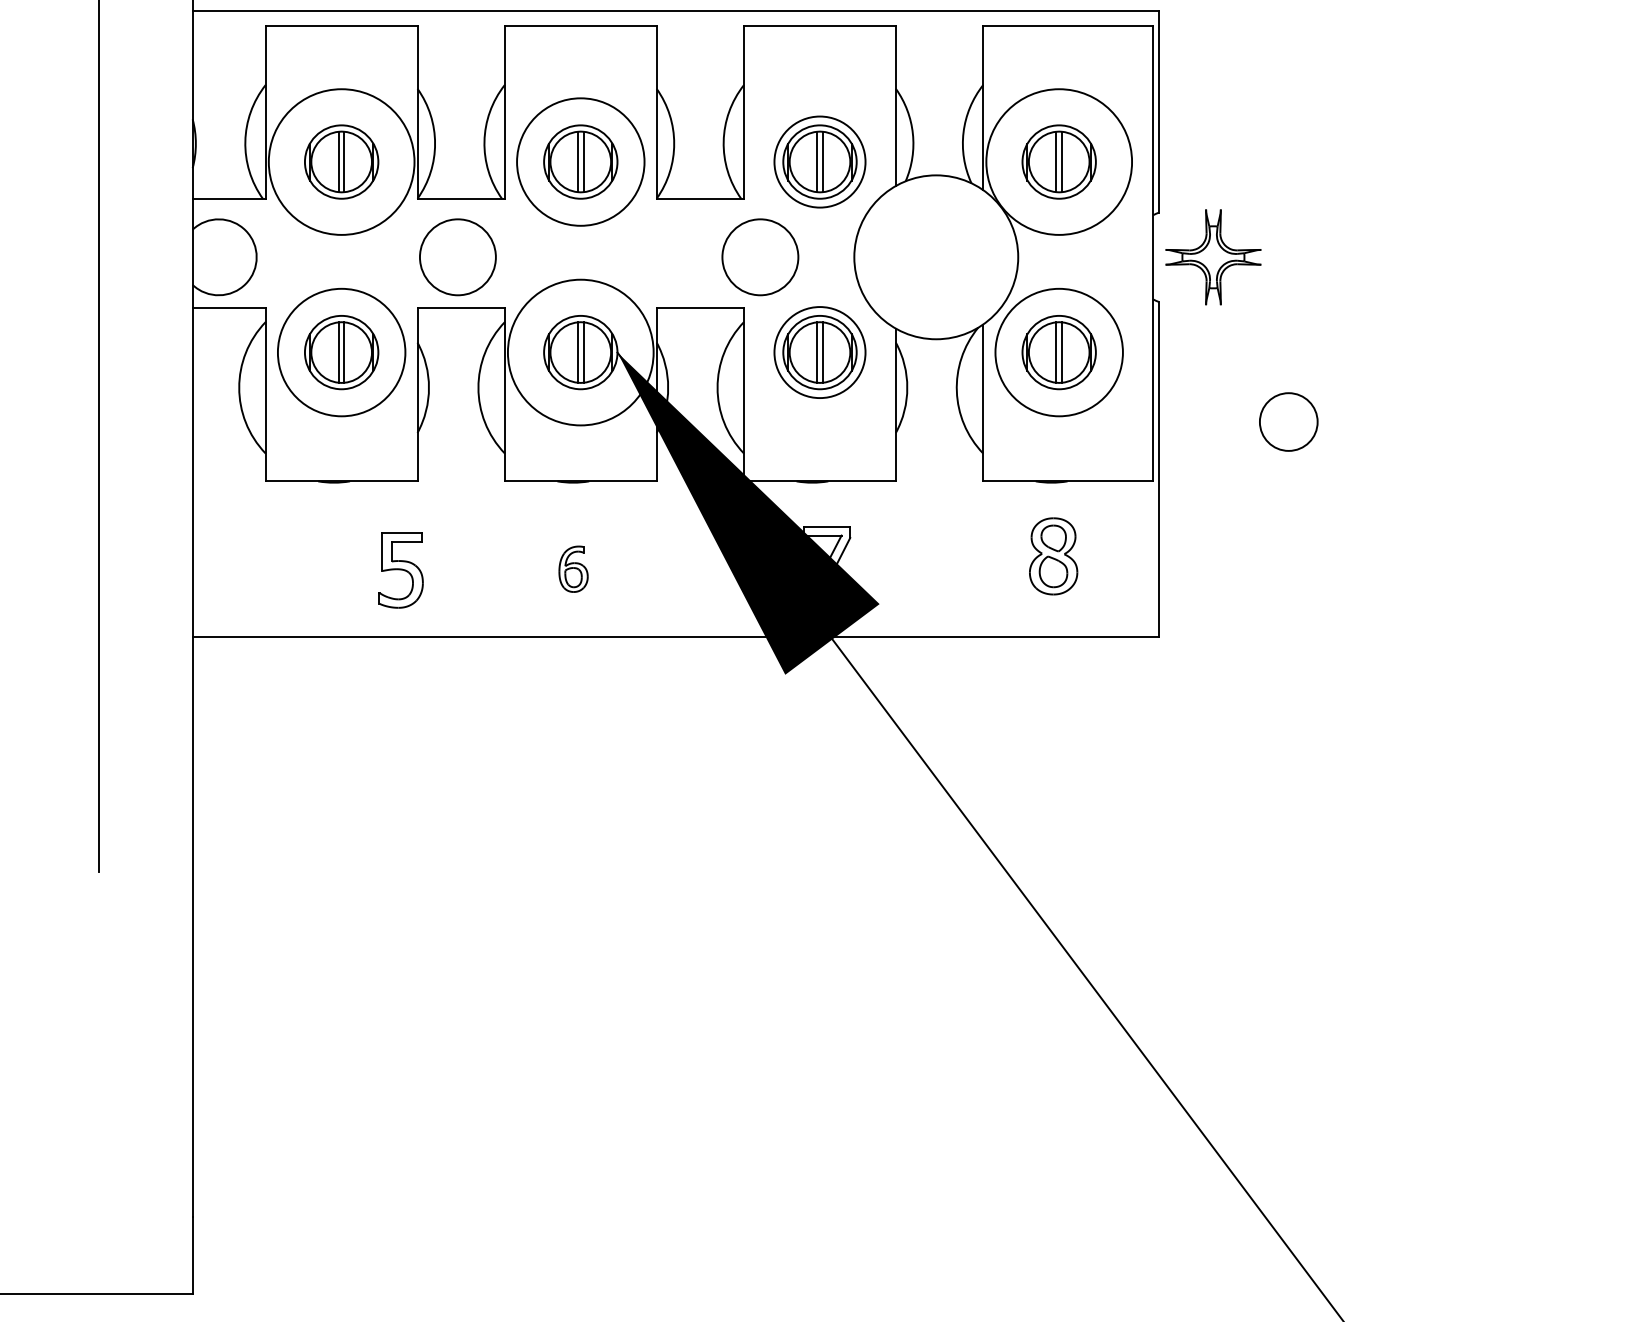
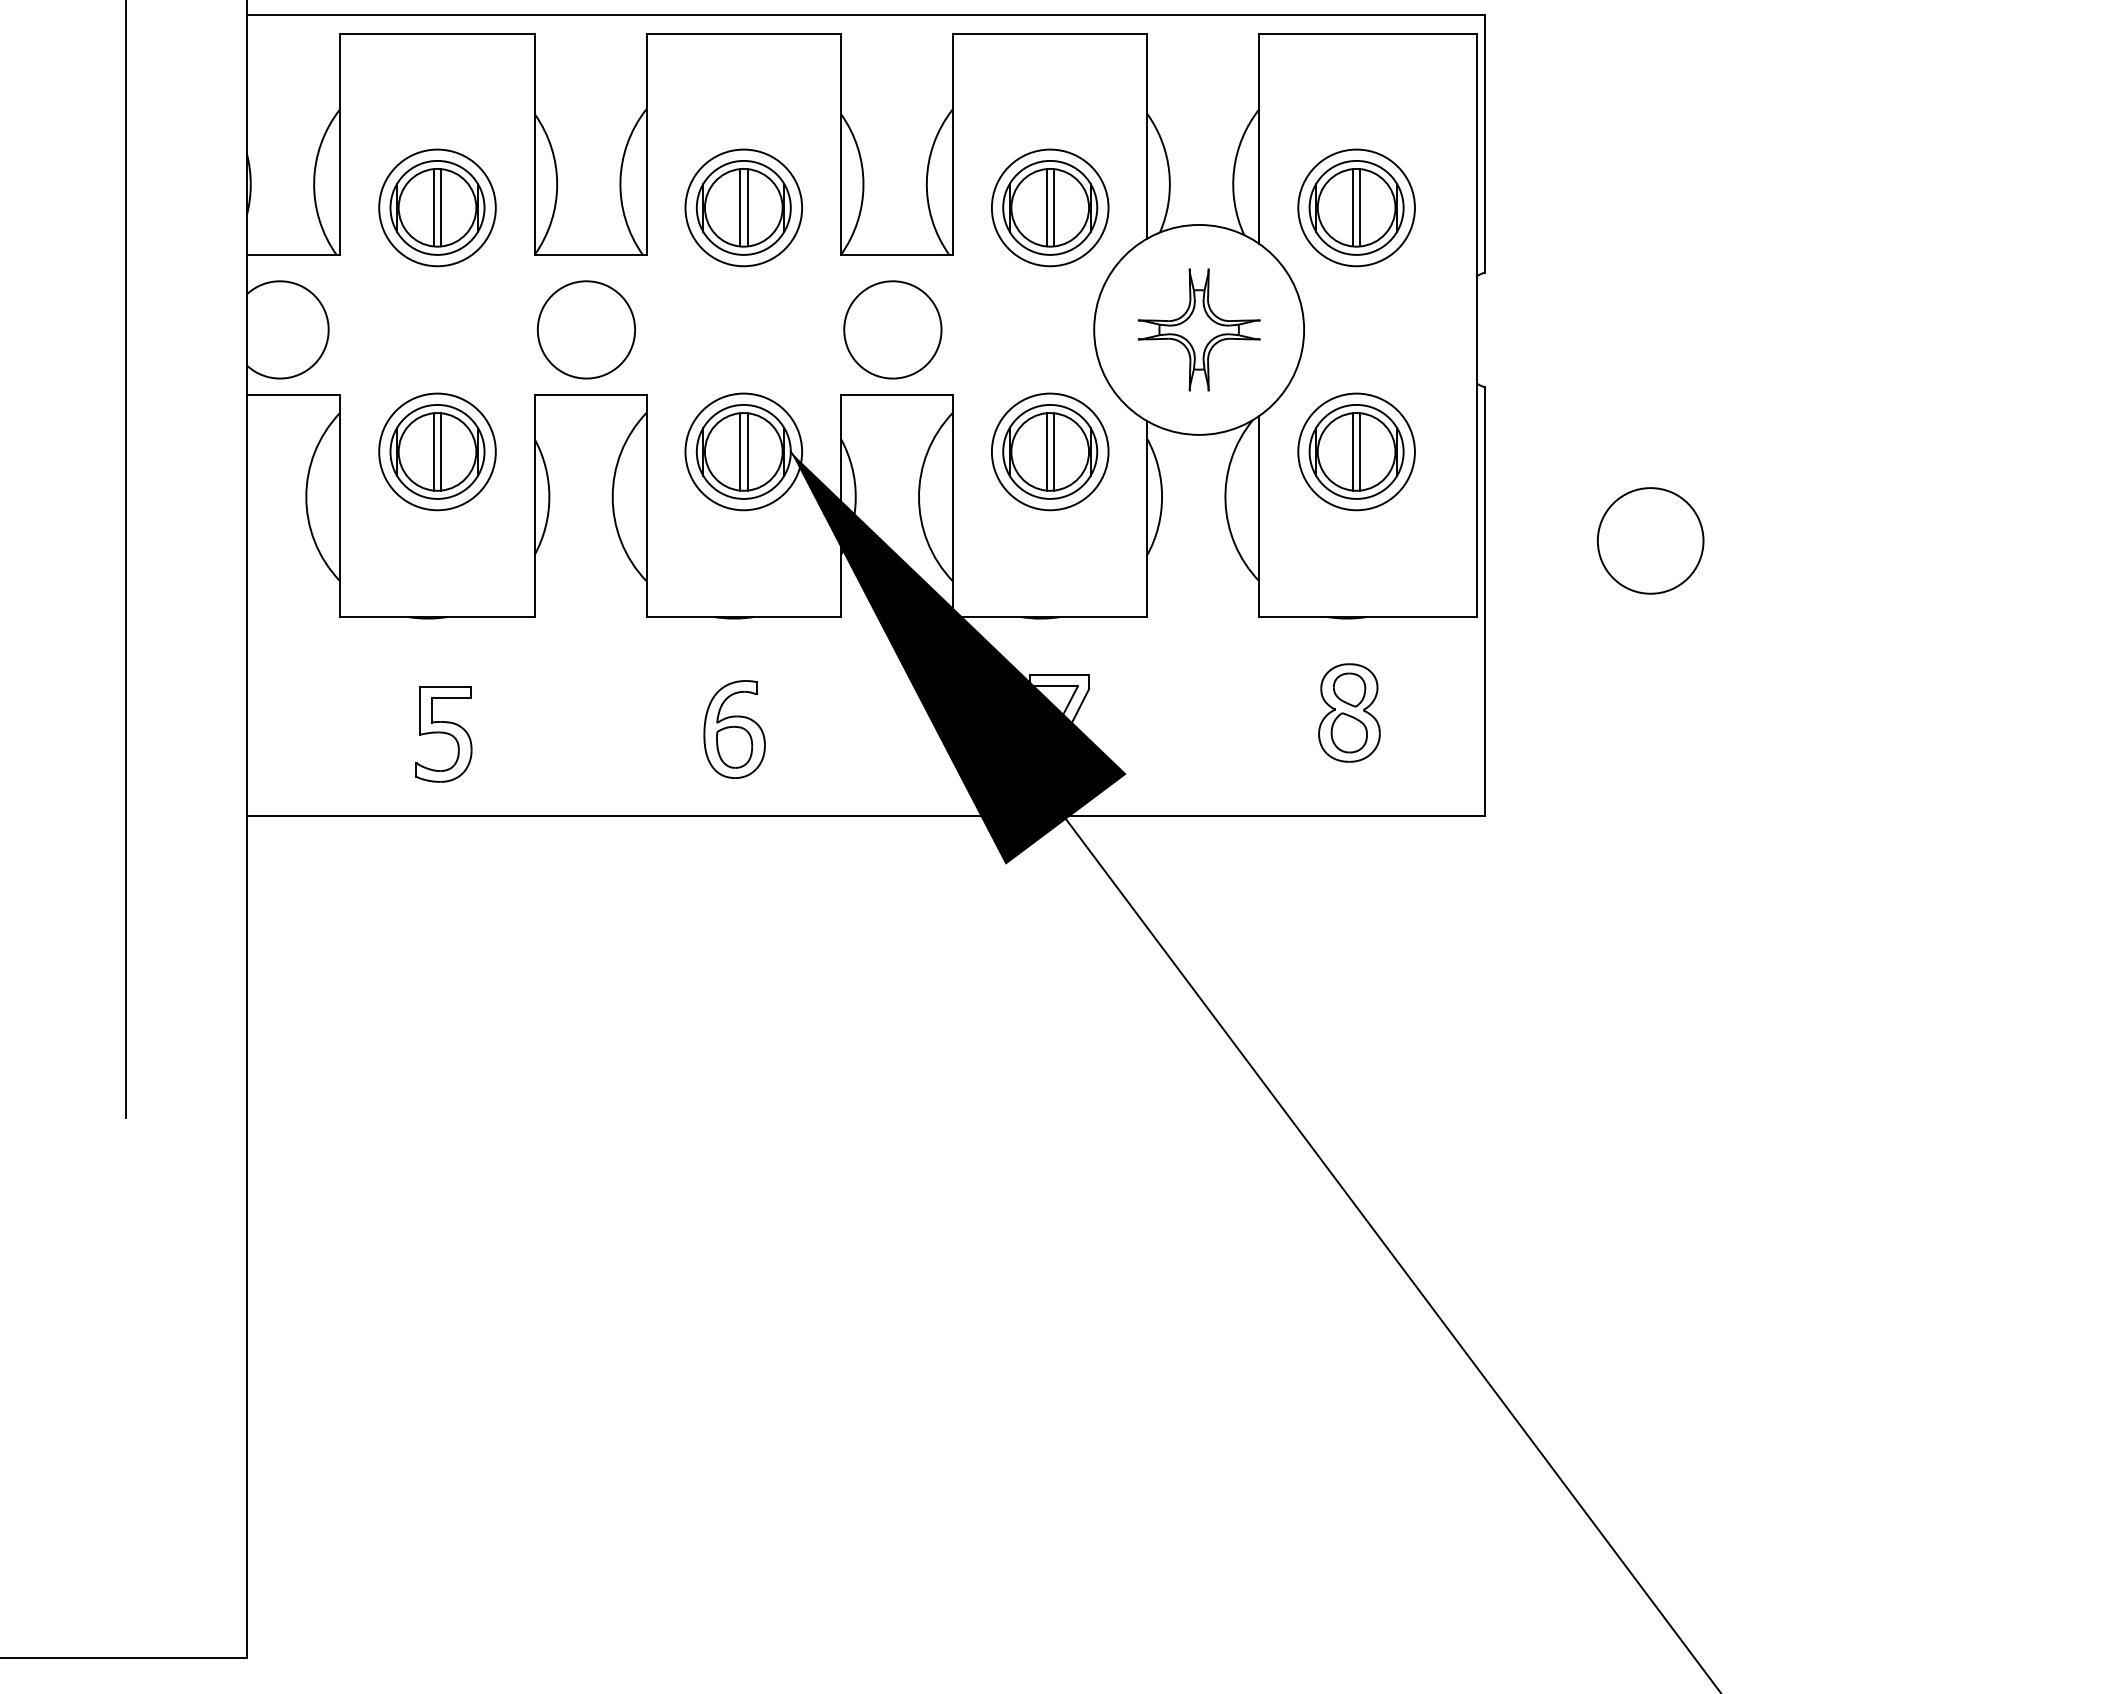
circle: (341, 161) -> (437, 207), size x0.62
circle: (580, 161) -> (743, 207), size x0.71
circle: (1059, 161) -> (1356, 207), size x0.62
circle: (760, 256) -> (892, 329), moved
part: (1212, 256) -> (1198, 329), moved
circle: (341, 352) -> (437, 451), size x0.71
circle: (580, 352) -> (743, 451), size x0.62
circle: (1059, 352) -> (1356, 451), size x0.71
circle: (1288, 421) -> (1650, 540), size x1.43
part: (573, 569) -> (734, 729), size x1.67
part: (400, 570) -> (443, 734), moved

